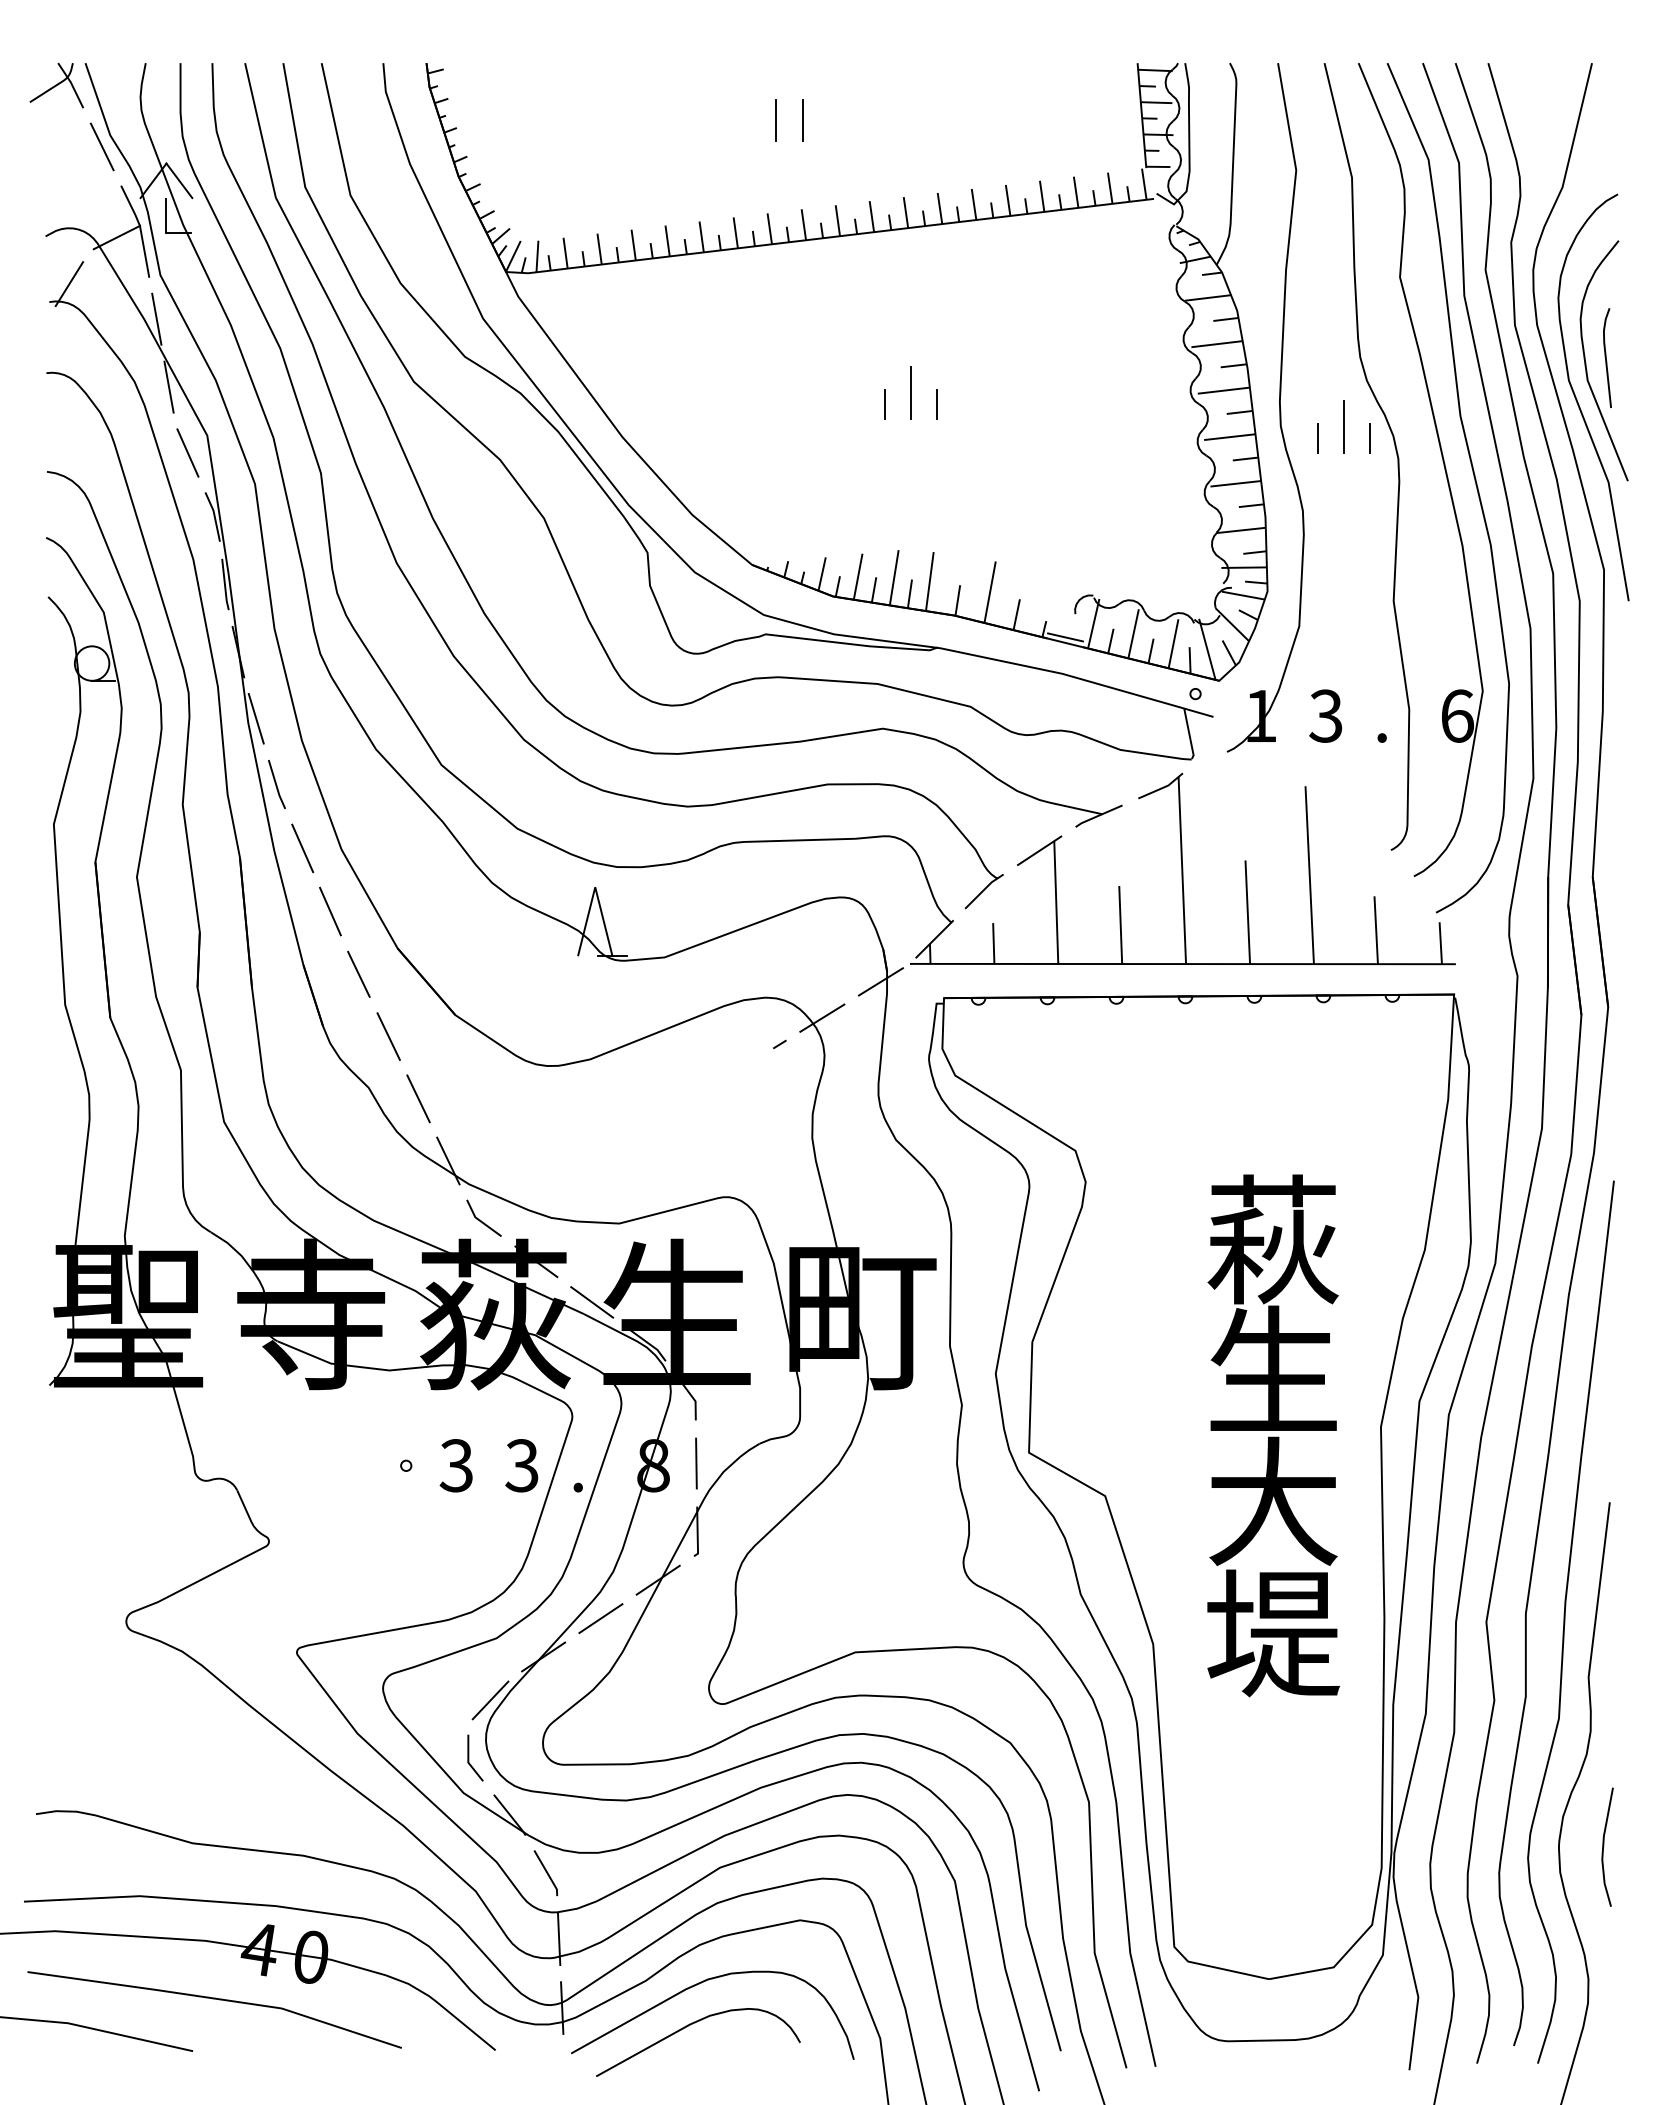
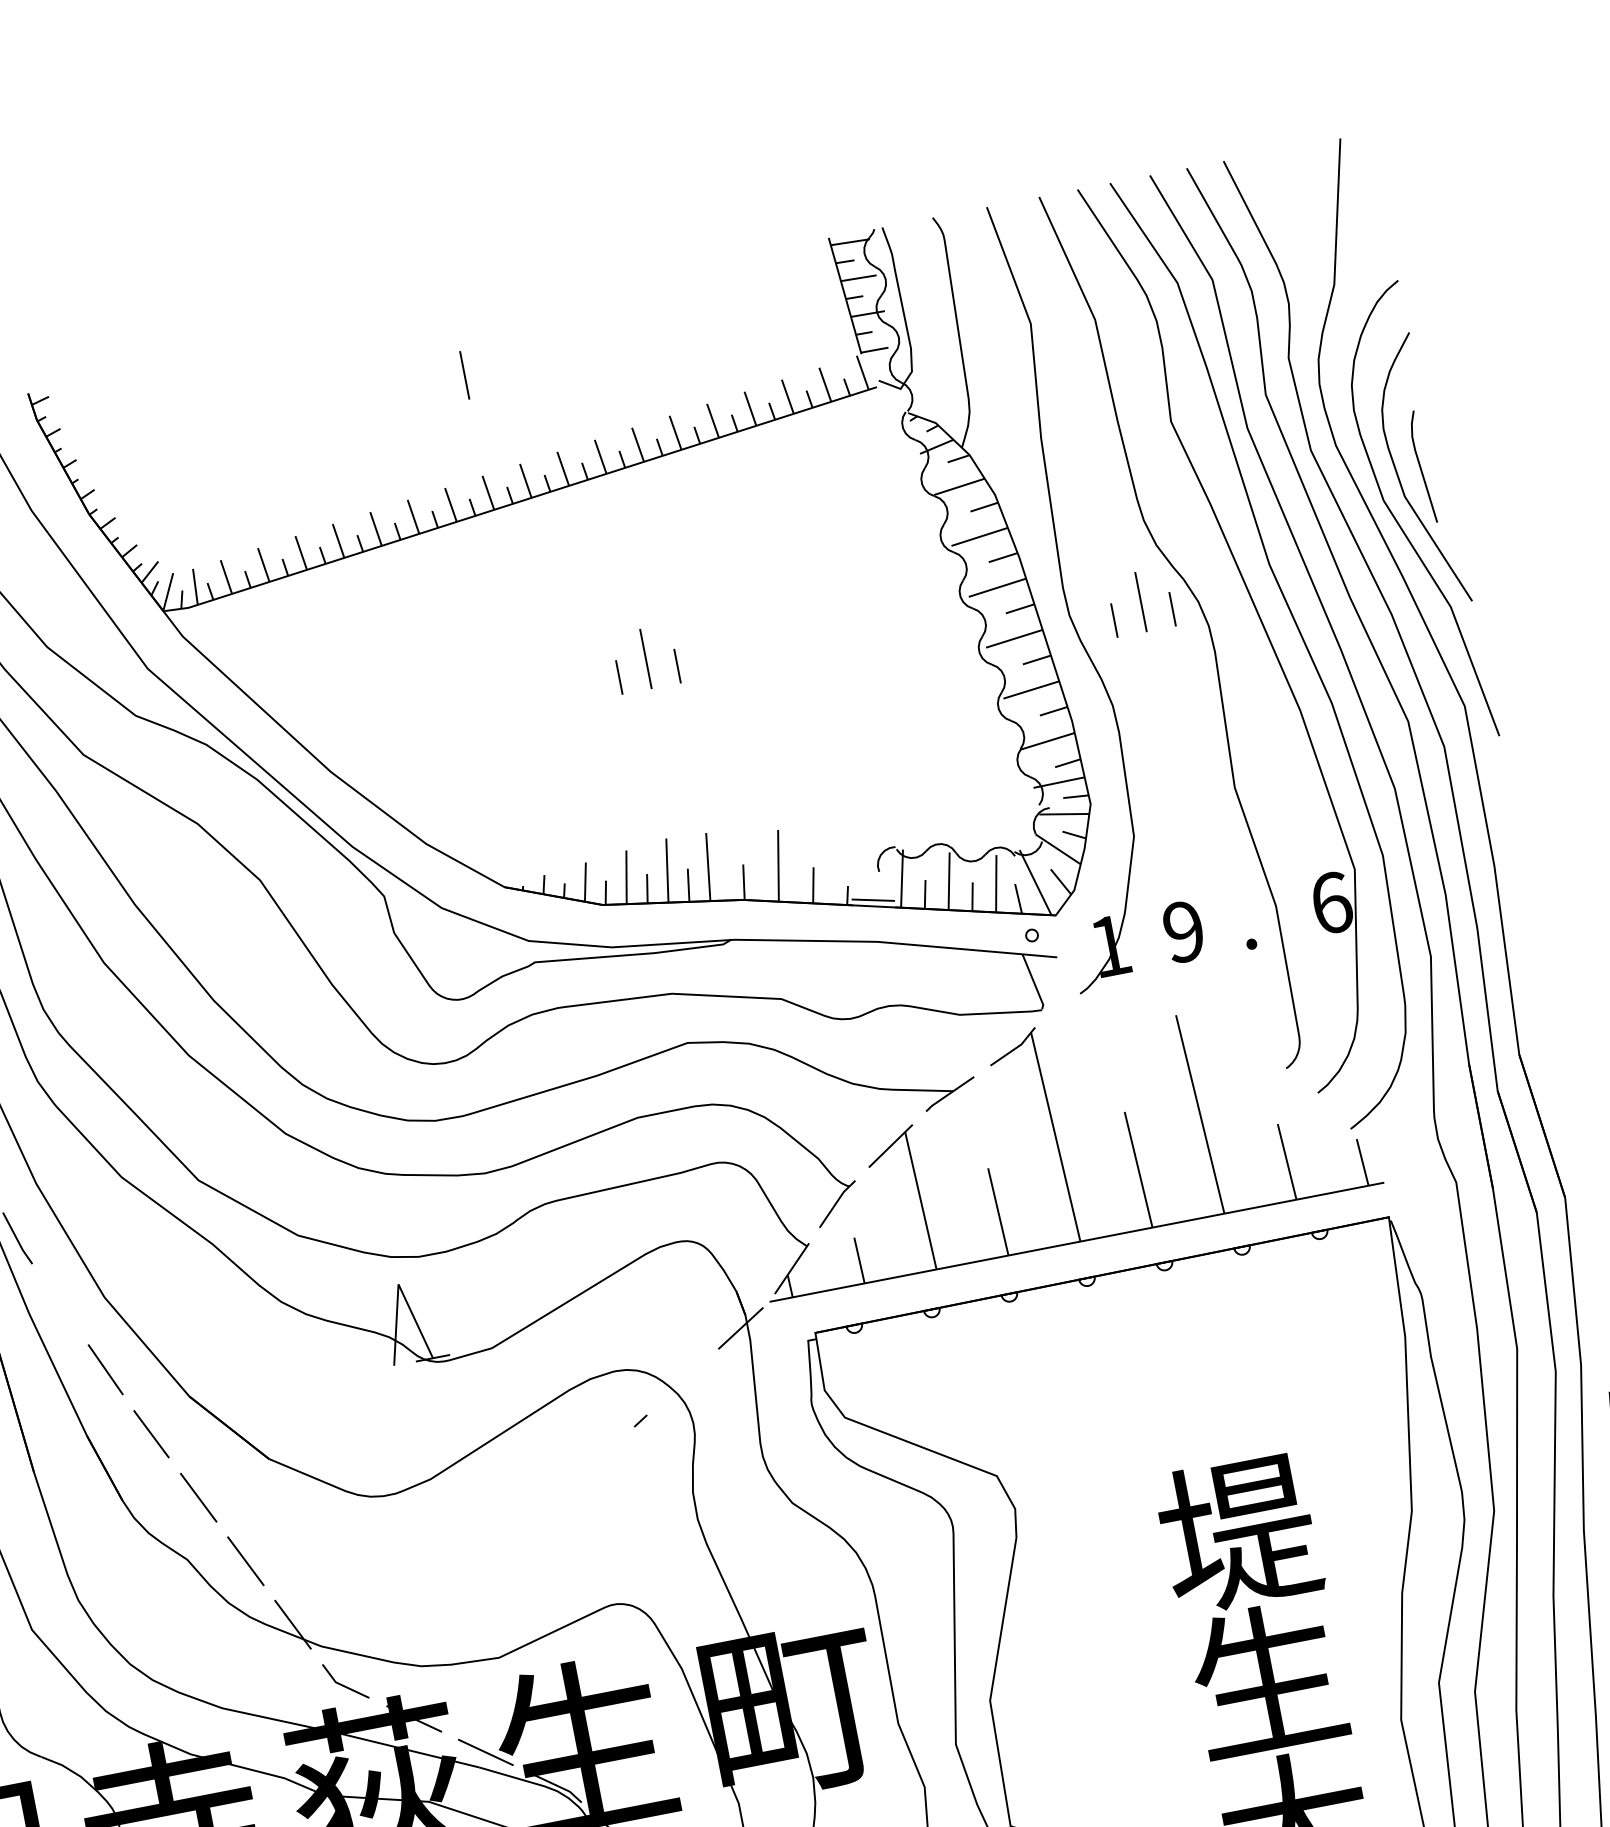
line: (775, 119) -> (433, 380), removed
text: (1325, 715) -> (1183, 931), 3 -> 9
line: (302, 848) -> (60, 1304), removed
line: (822, 1017) -> (682, 1381), removed
text: (1273, 1239) -> (1239, 1532), 萩 -> 堤

